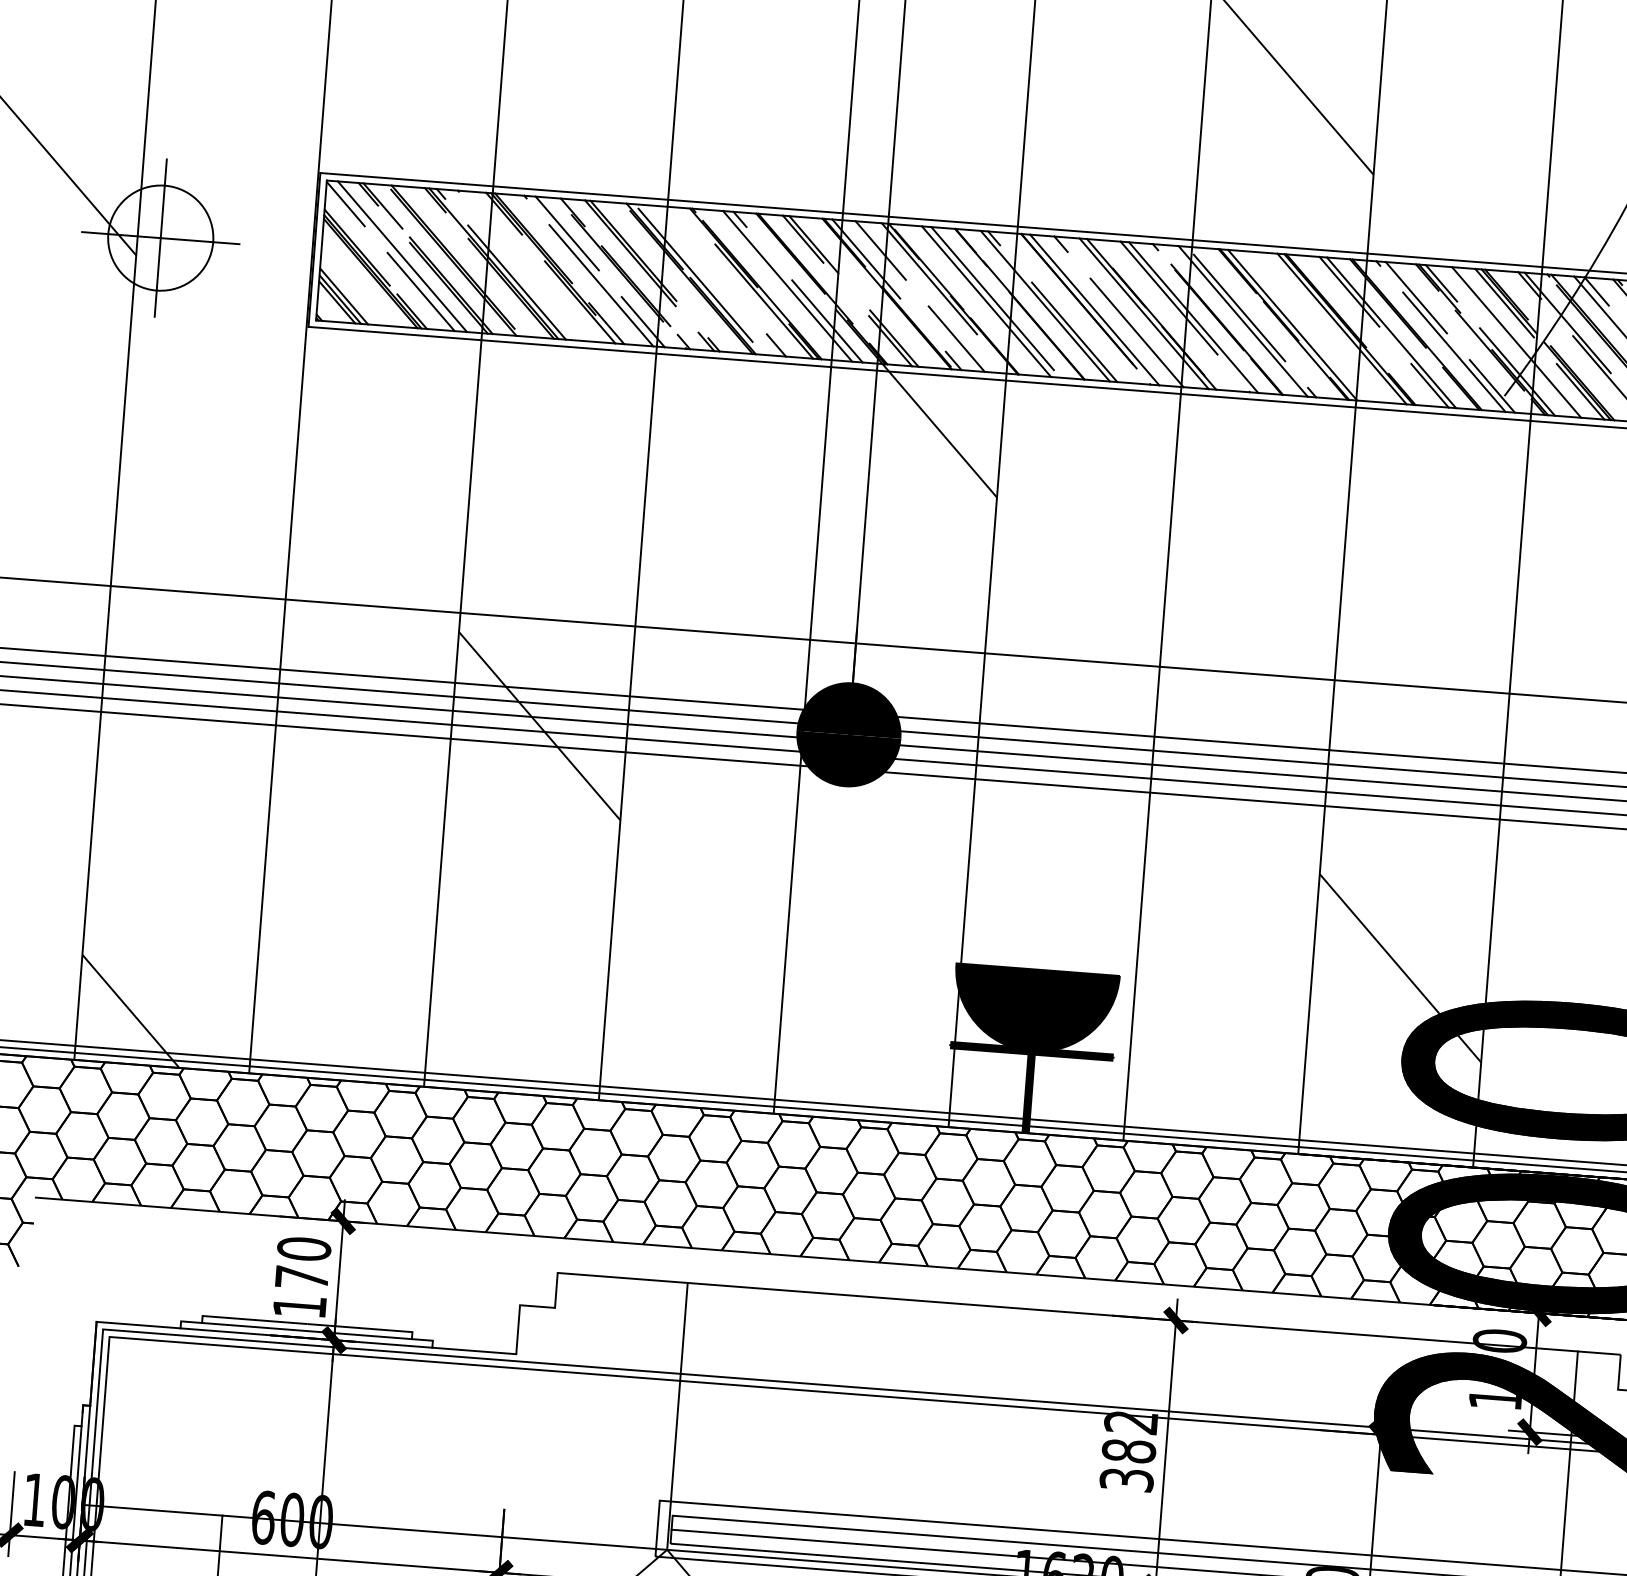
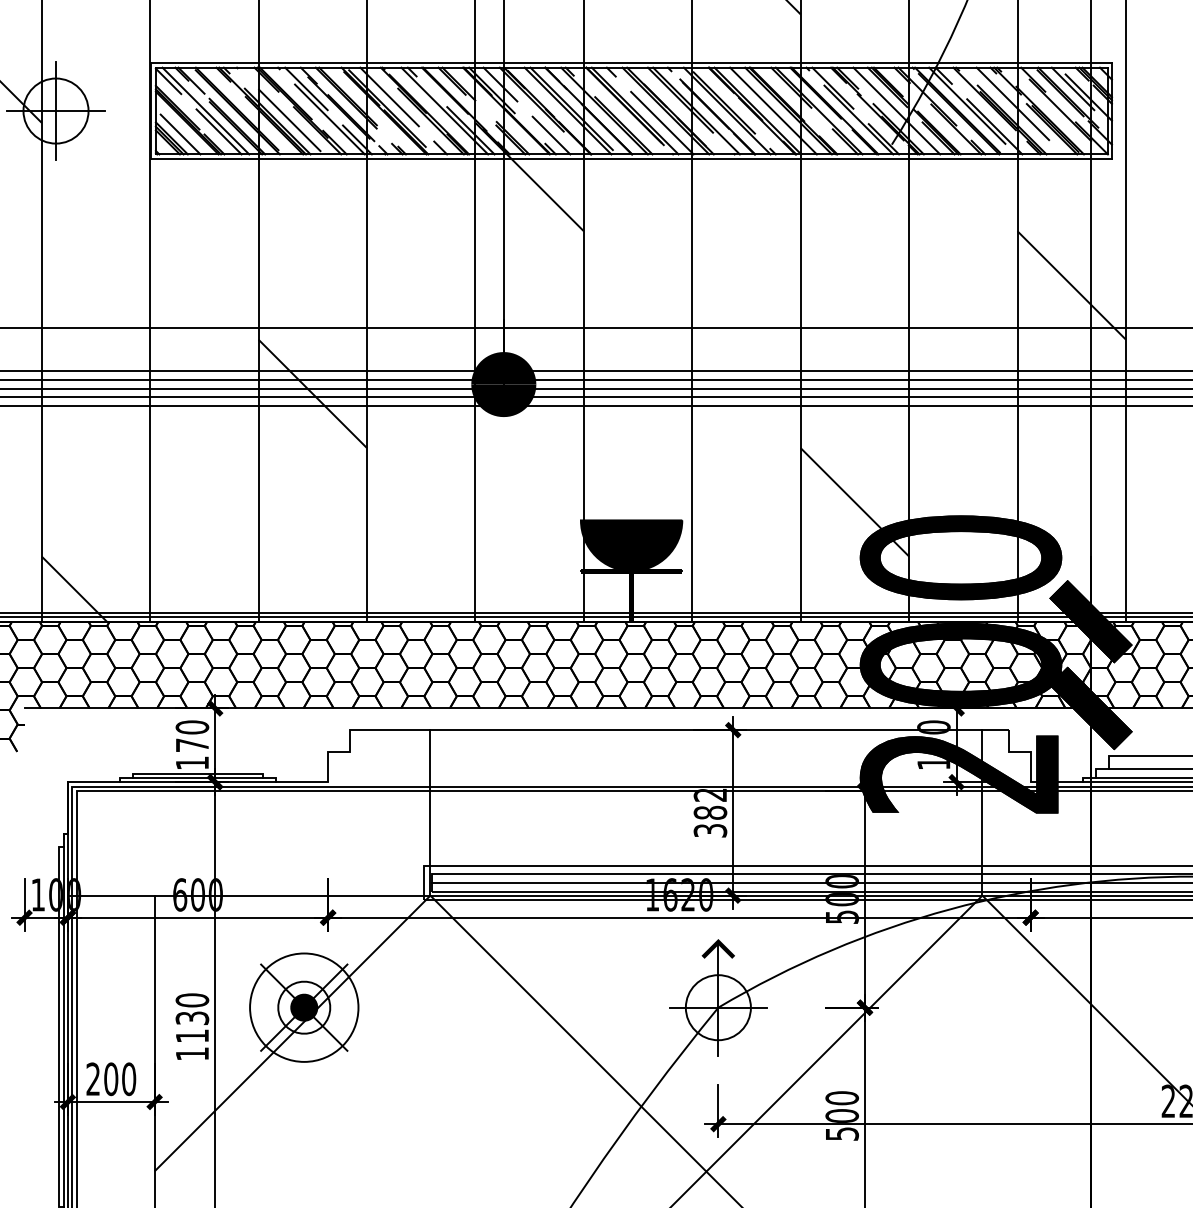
line: (700, 256) -> (389, 96), added
line: (536, 282) -> (289, 120), added
line: (358, 291) -> (180, 134), added
line: (1317, 326) -> (773, 110), added

